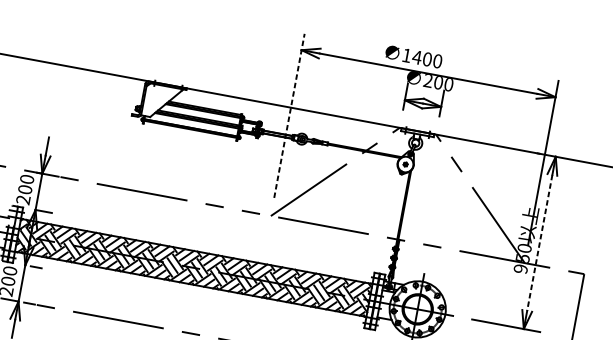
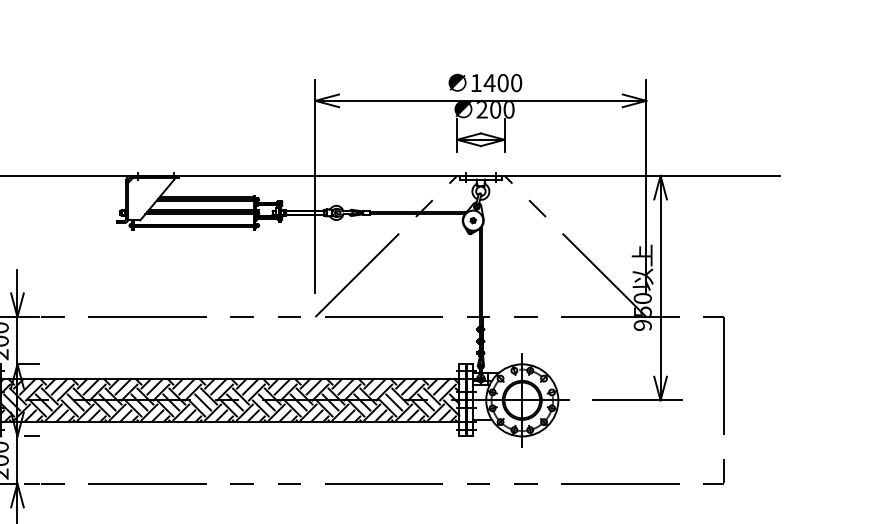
text: (413, 56) -> (485, 82), moved
line: (289, 115) -> (315, 186), dashed -> solid
line: (539, 243) -> (660, 288), dashed -> solid

